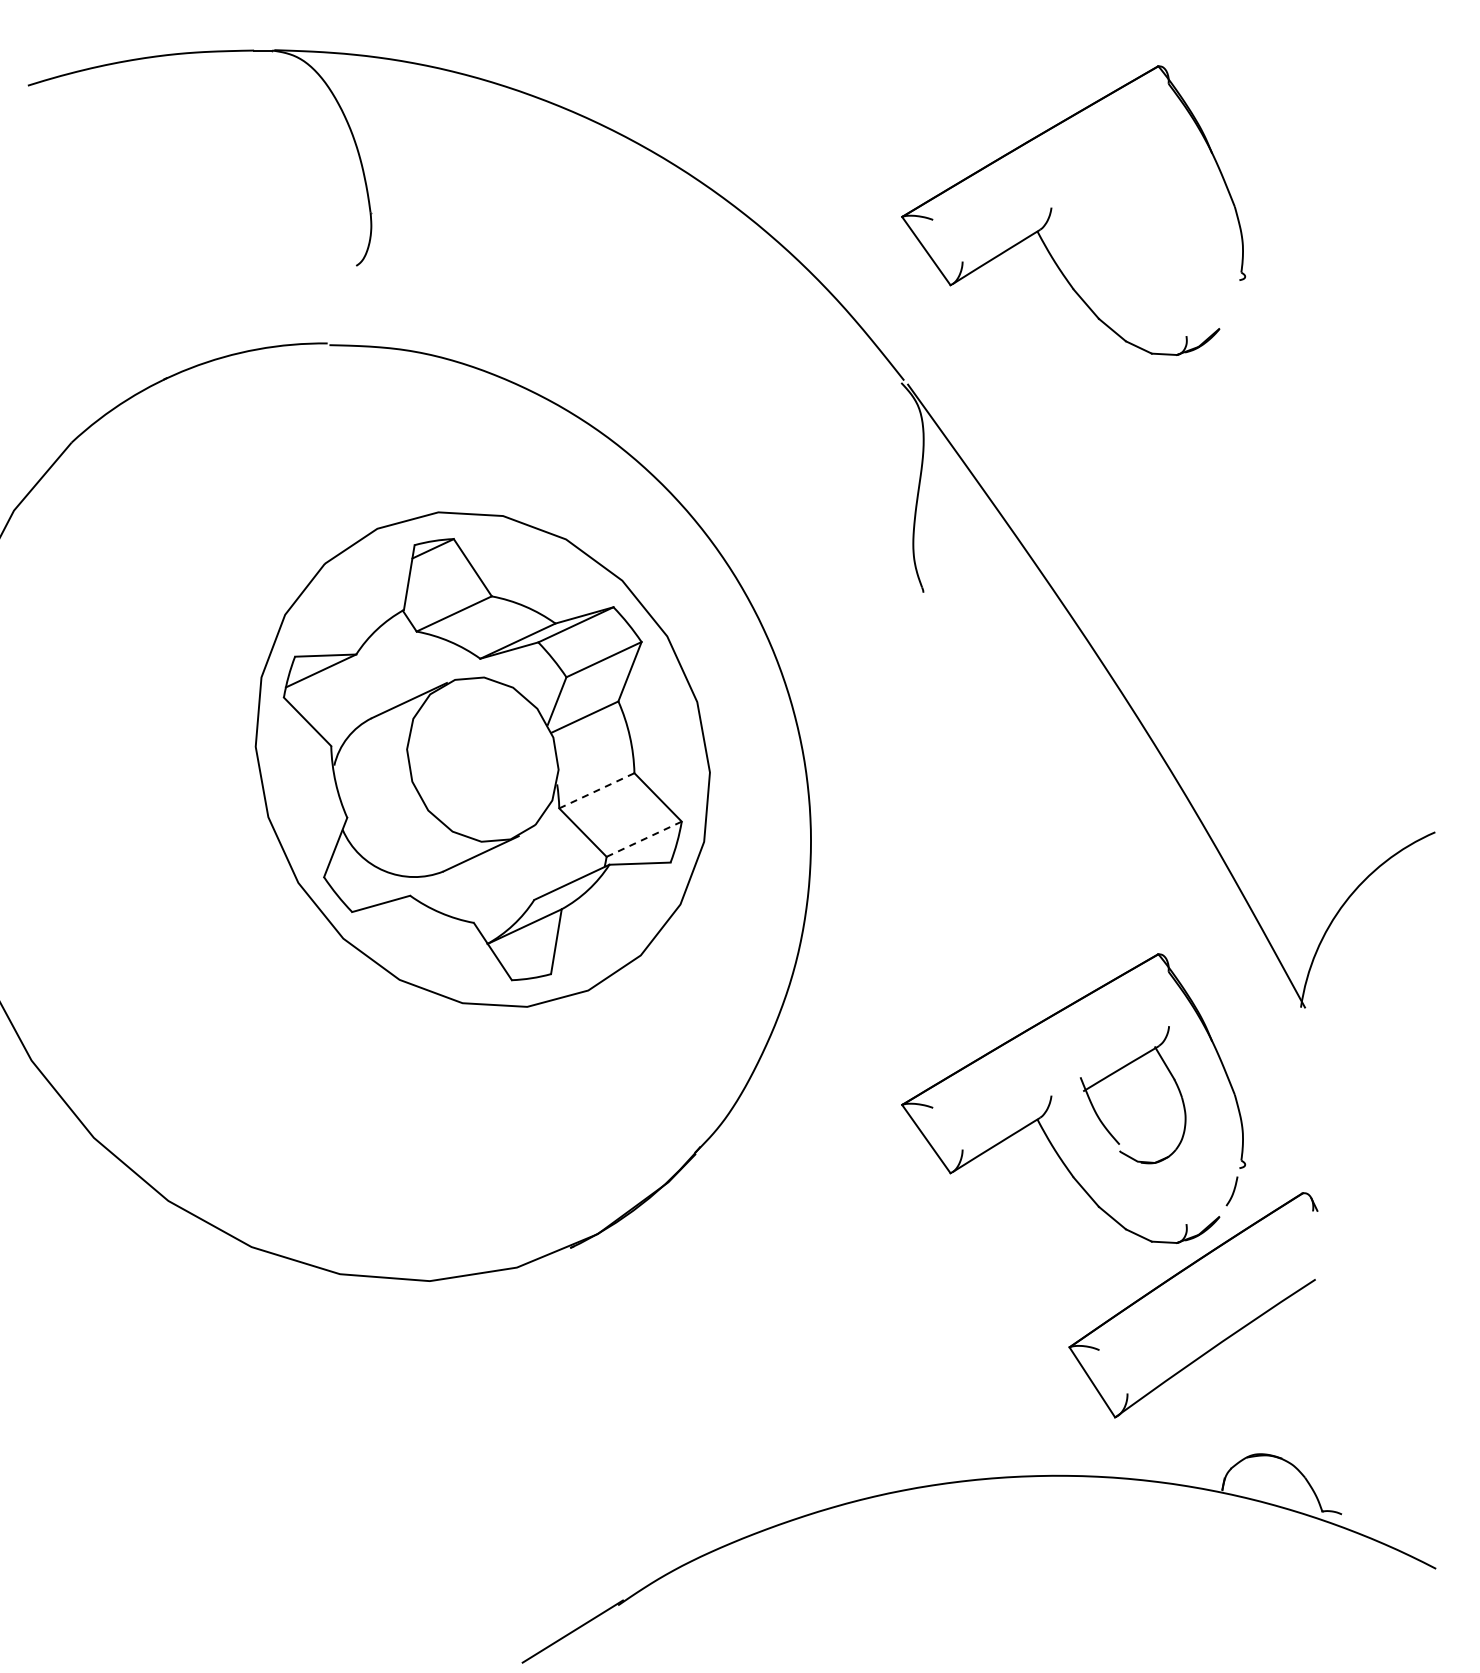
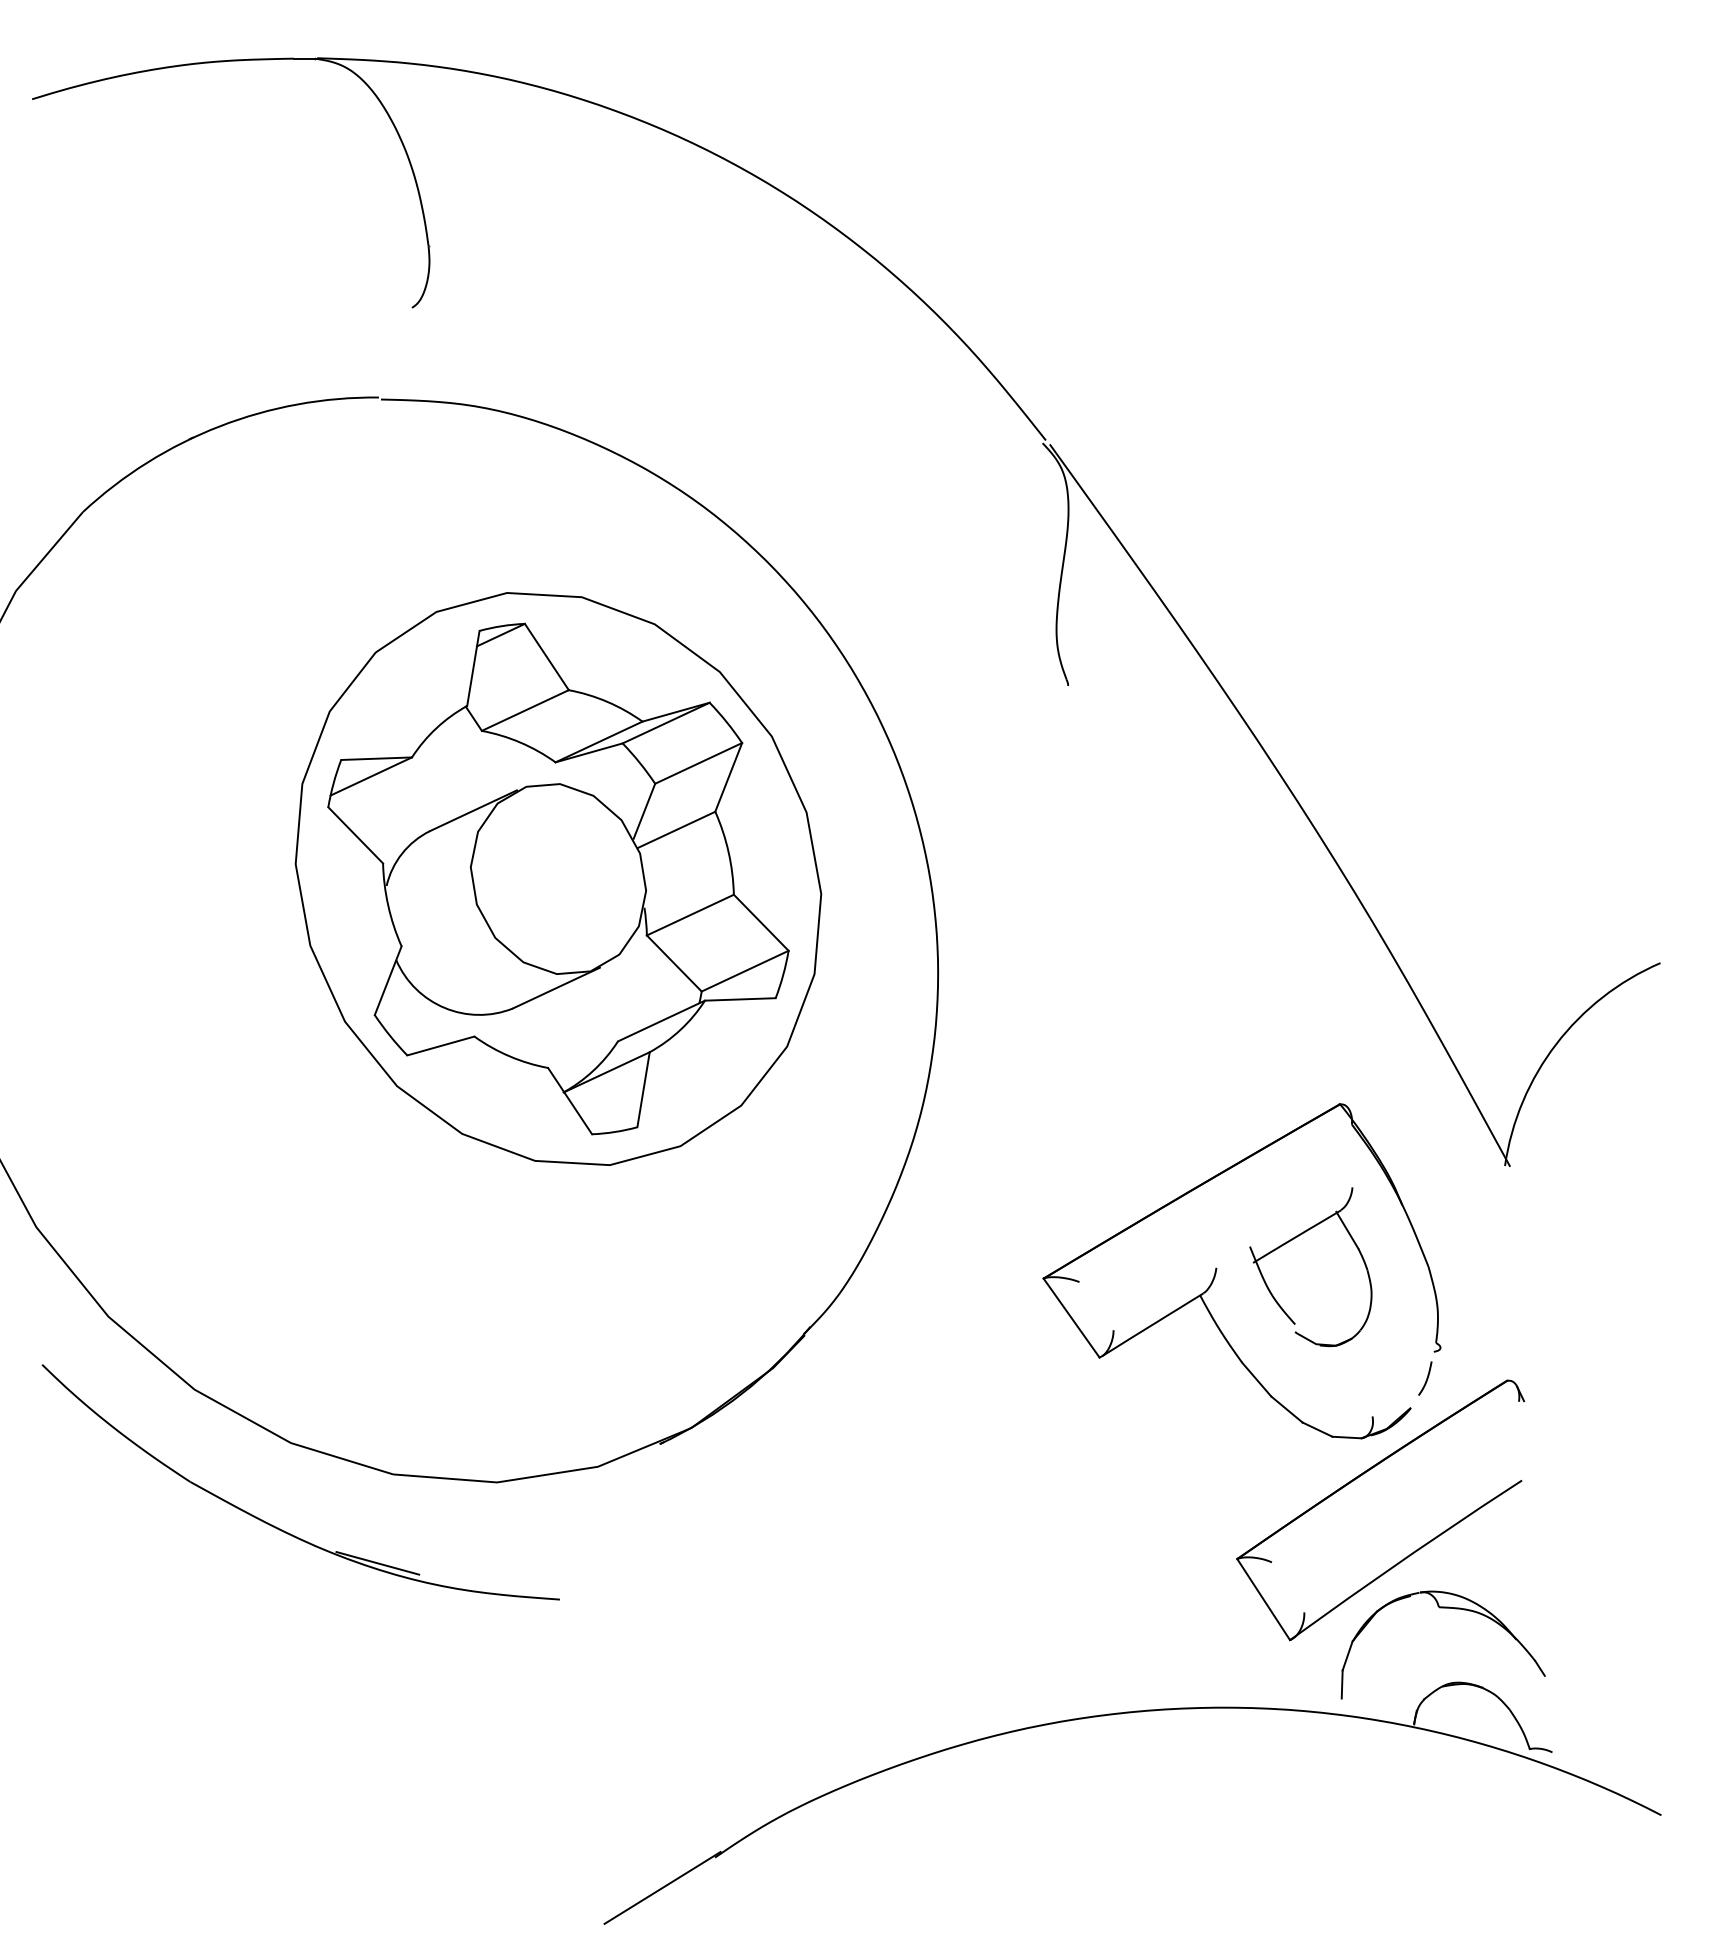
part: (1052, 209) -> (1217, 242), removed
line: (596, 790) -> (689, 914), dashed -> solid
line: (644, 839) -> (745, 971), dashed -> solid
part: (241, 1320) -> (279, 1527), added
part: (1247, 1390) -> (1443, 1608), added

